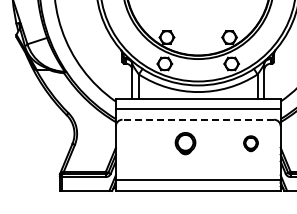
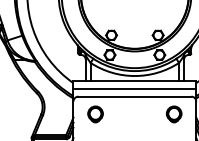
line: (198, 119) -> (135, 96), dashed -> solid
part: (185, 143) -> (95, 114), moved
part: (250, 143) -> (173, 114), size x1.43

